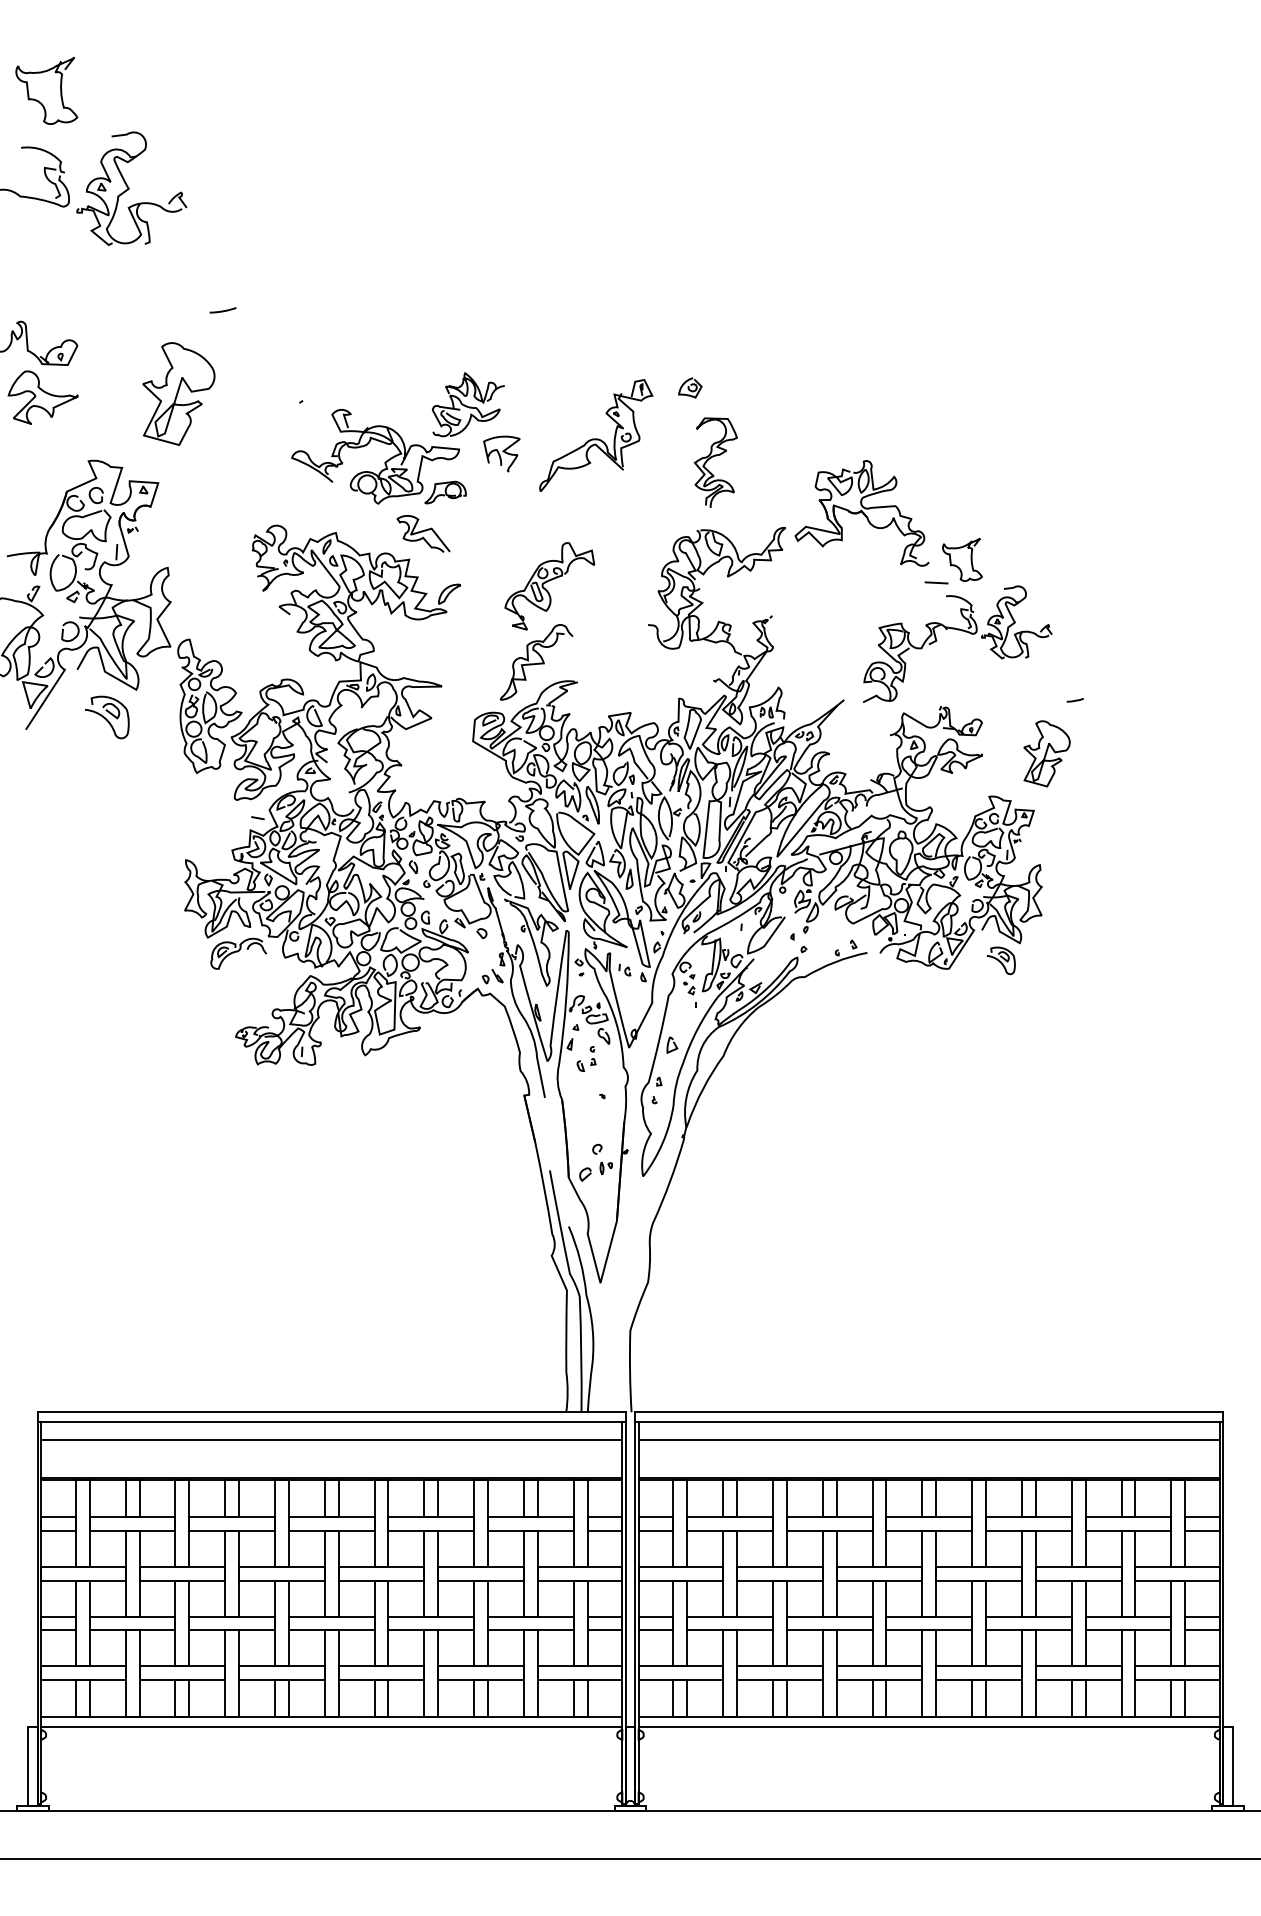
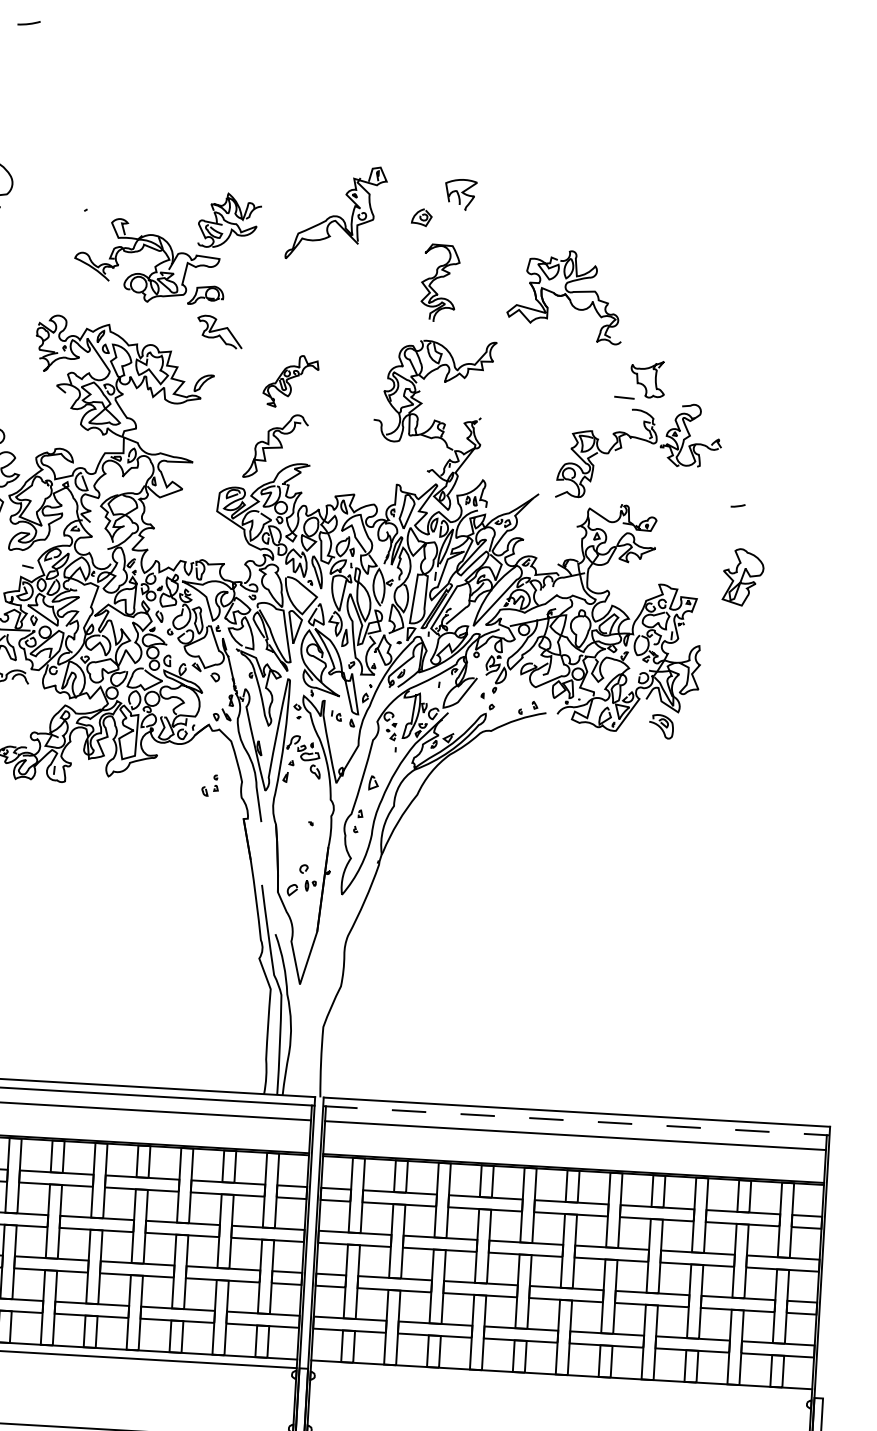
line: (222, 310) -> (28, 23), moved
part: (596, 435) -> (336, 213), moved
part: (501, 453) -> (460, 194), moved
part: (861, 513) -> (565, 296), moved
curve: (422, 532) -> (219, 330), moved
part: (549, 586) -> (290, 381), size x0.7
part: (1046, 753) -> (742, 577), moved
part: (586, 1058) -> (210, 785), moved
line: (929, 1422) -> (576, 1120), solid -> dashed
line: (928, 1727) -> (560, 1383), removed

